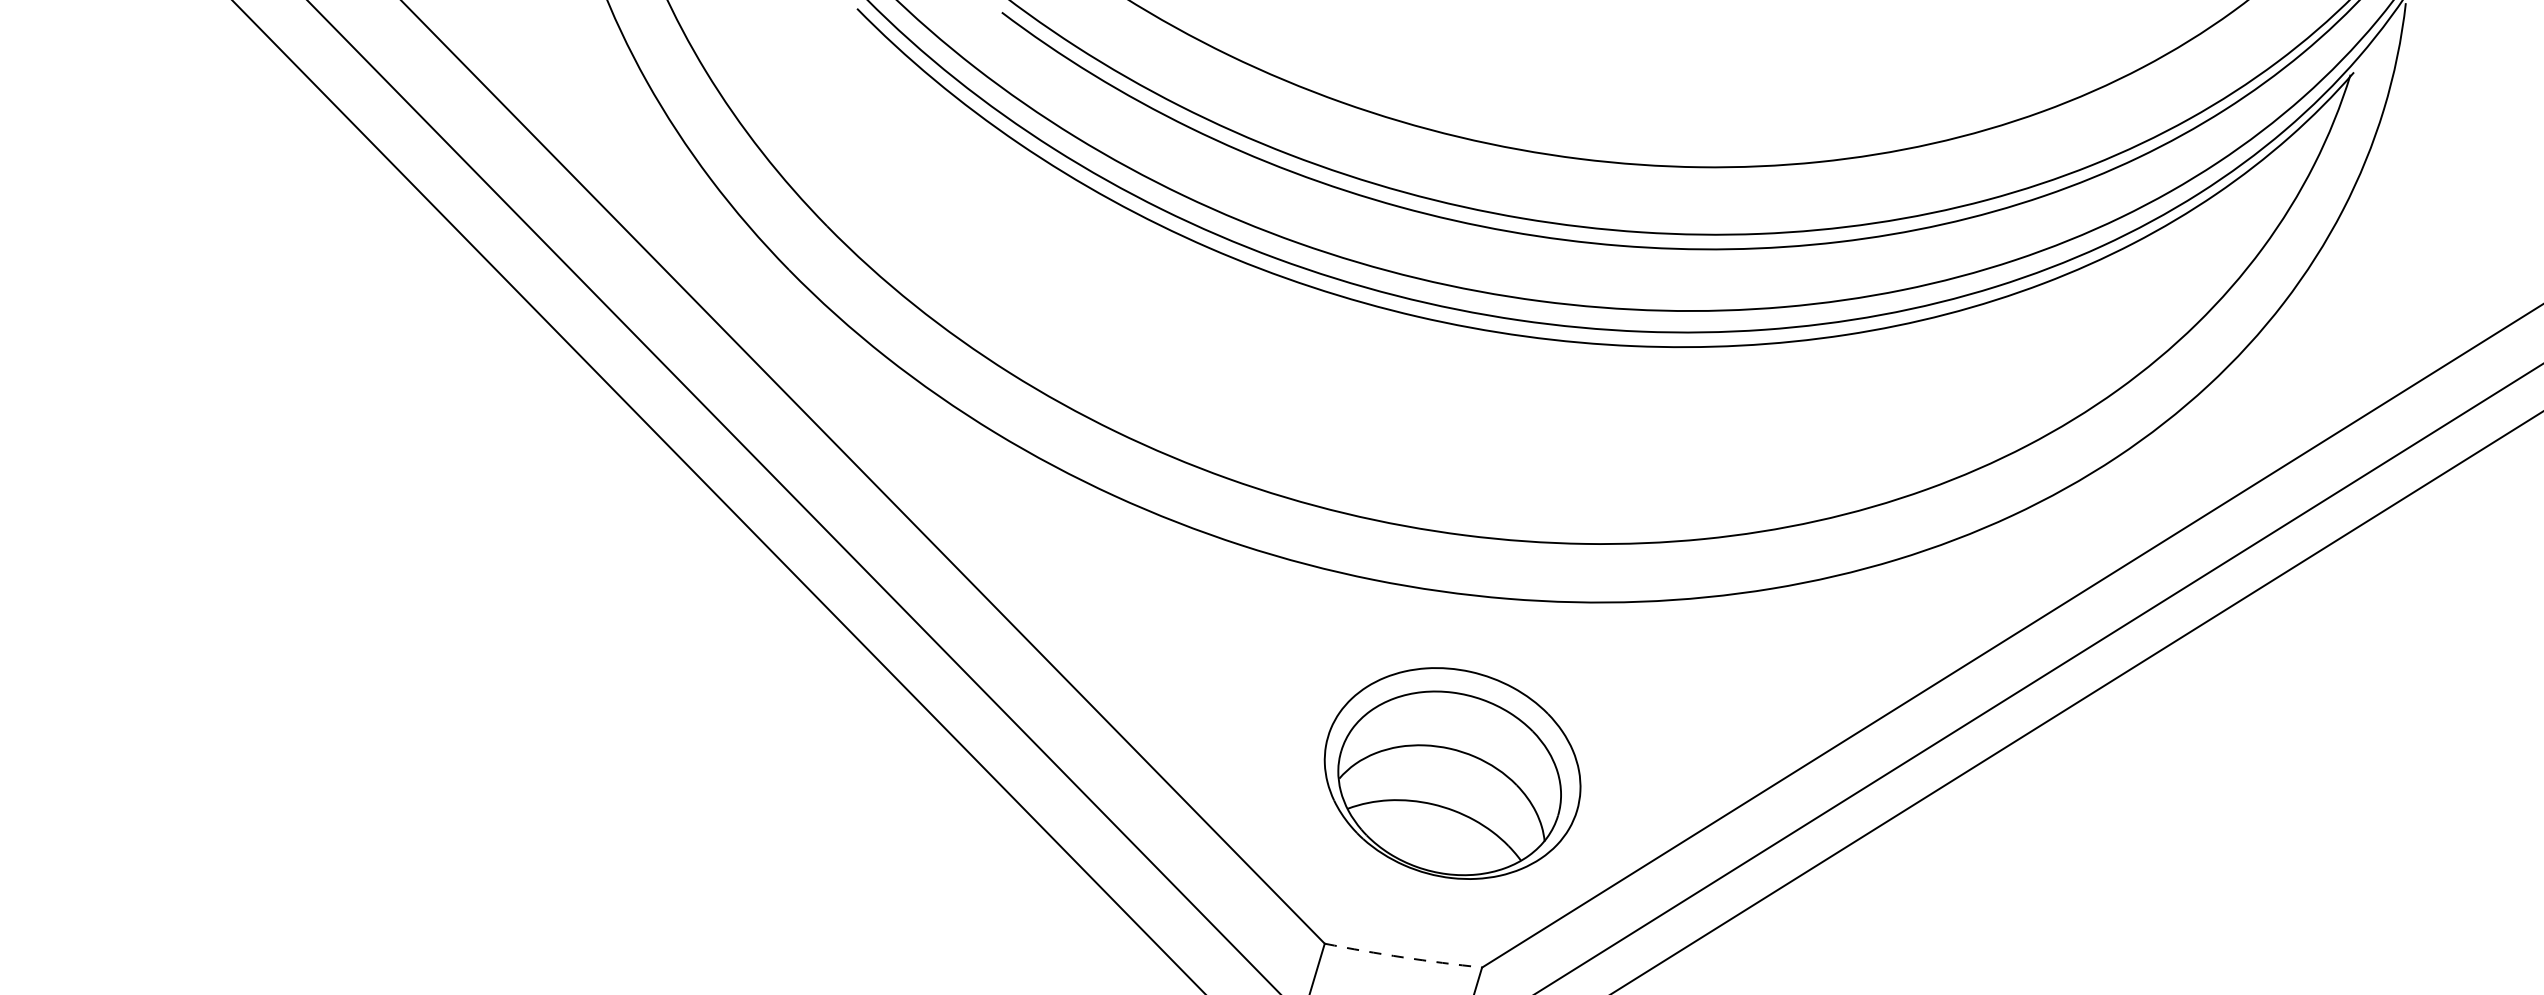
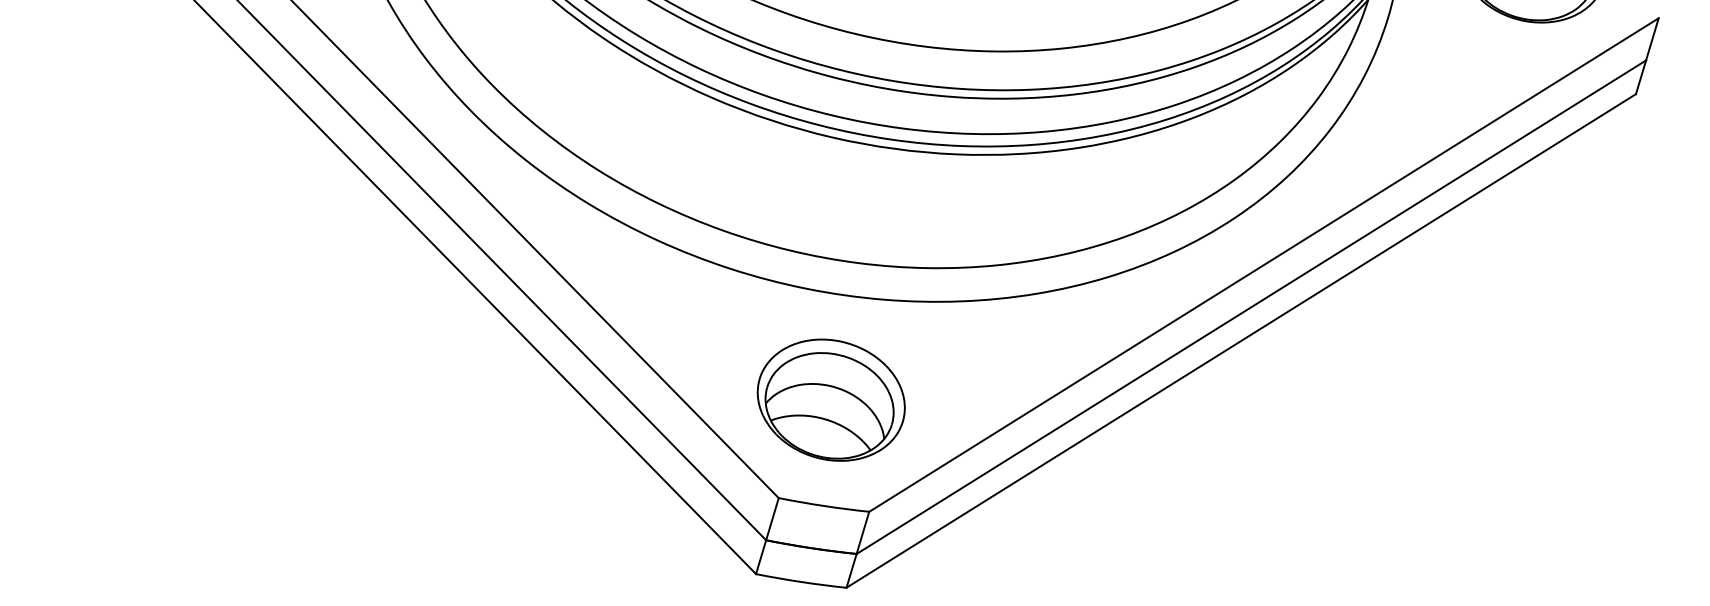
part: (1451, 772) -> (830, 399), moved
arc: (1402, 956) -> (823, 505), dashed -> solid

